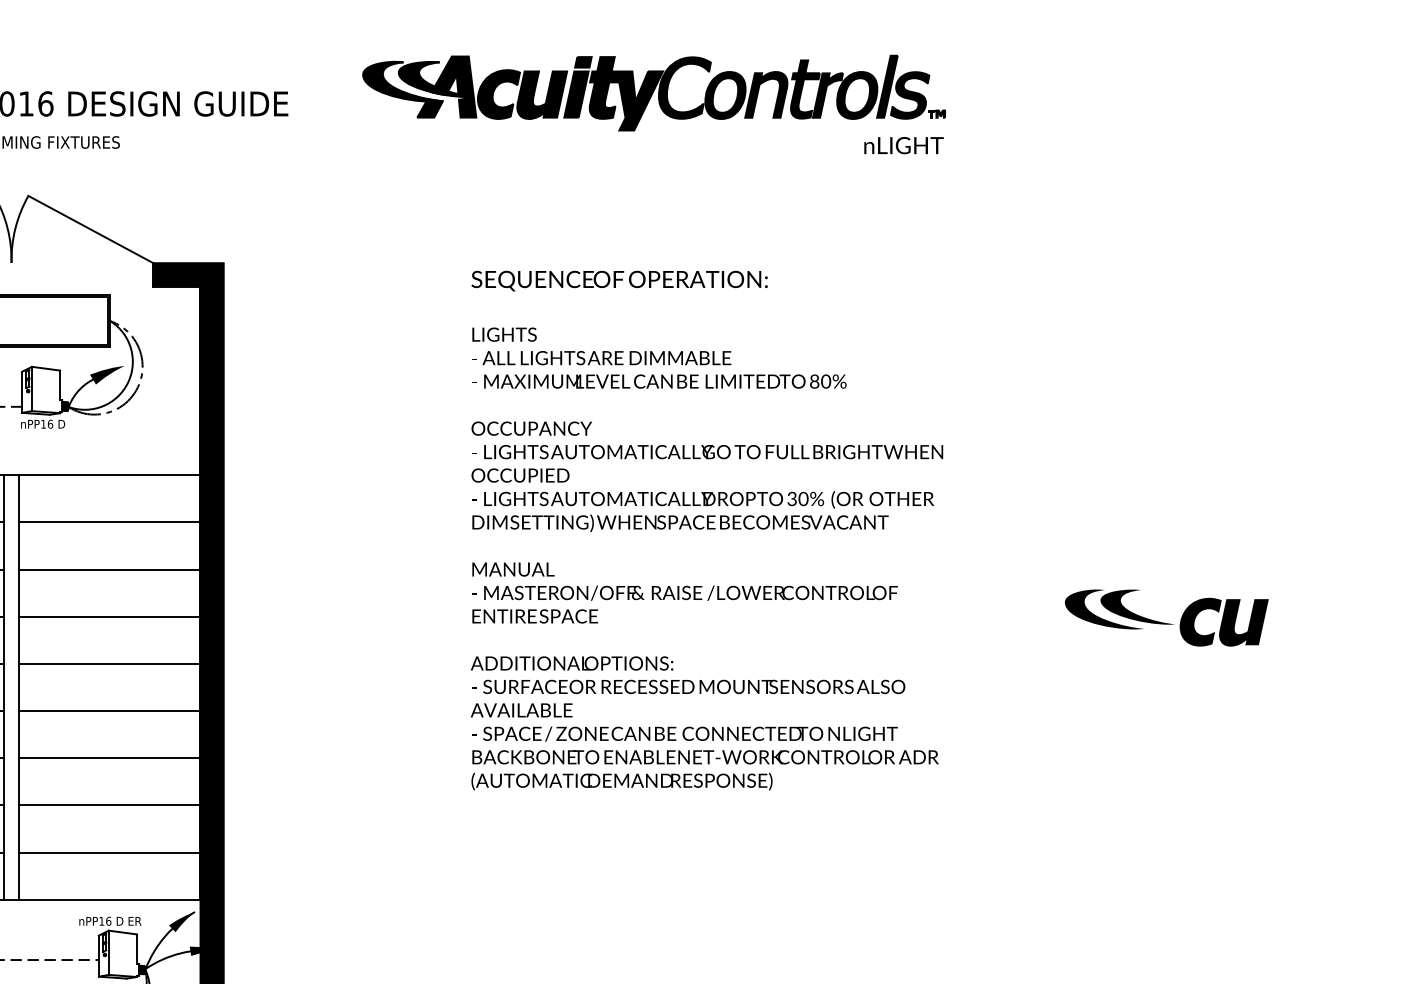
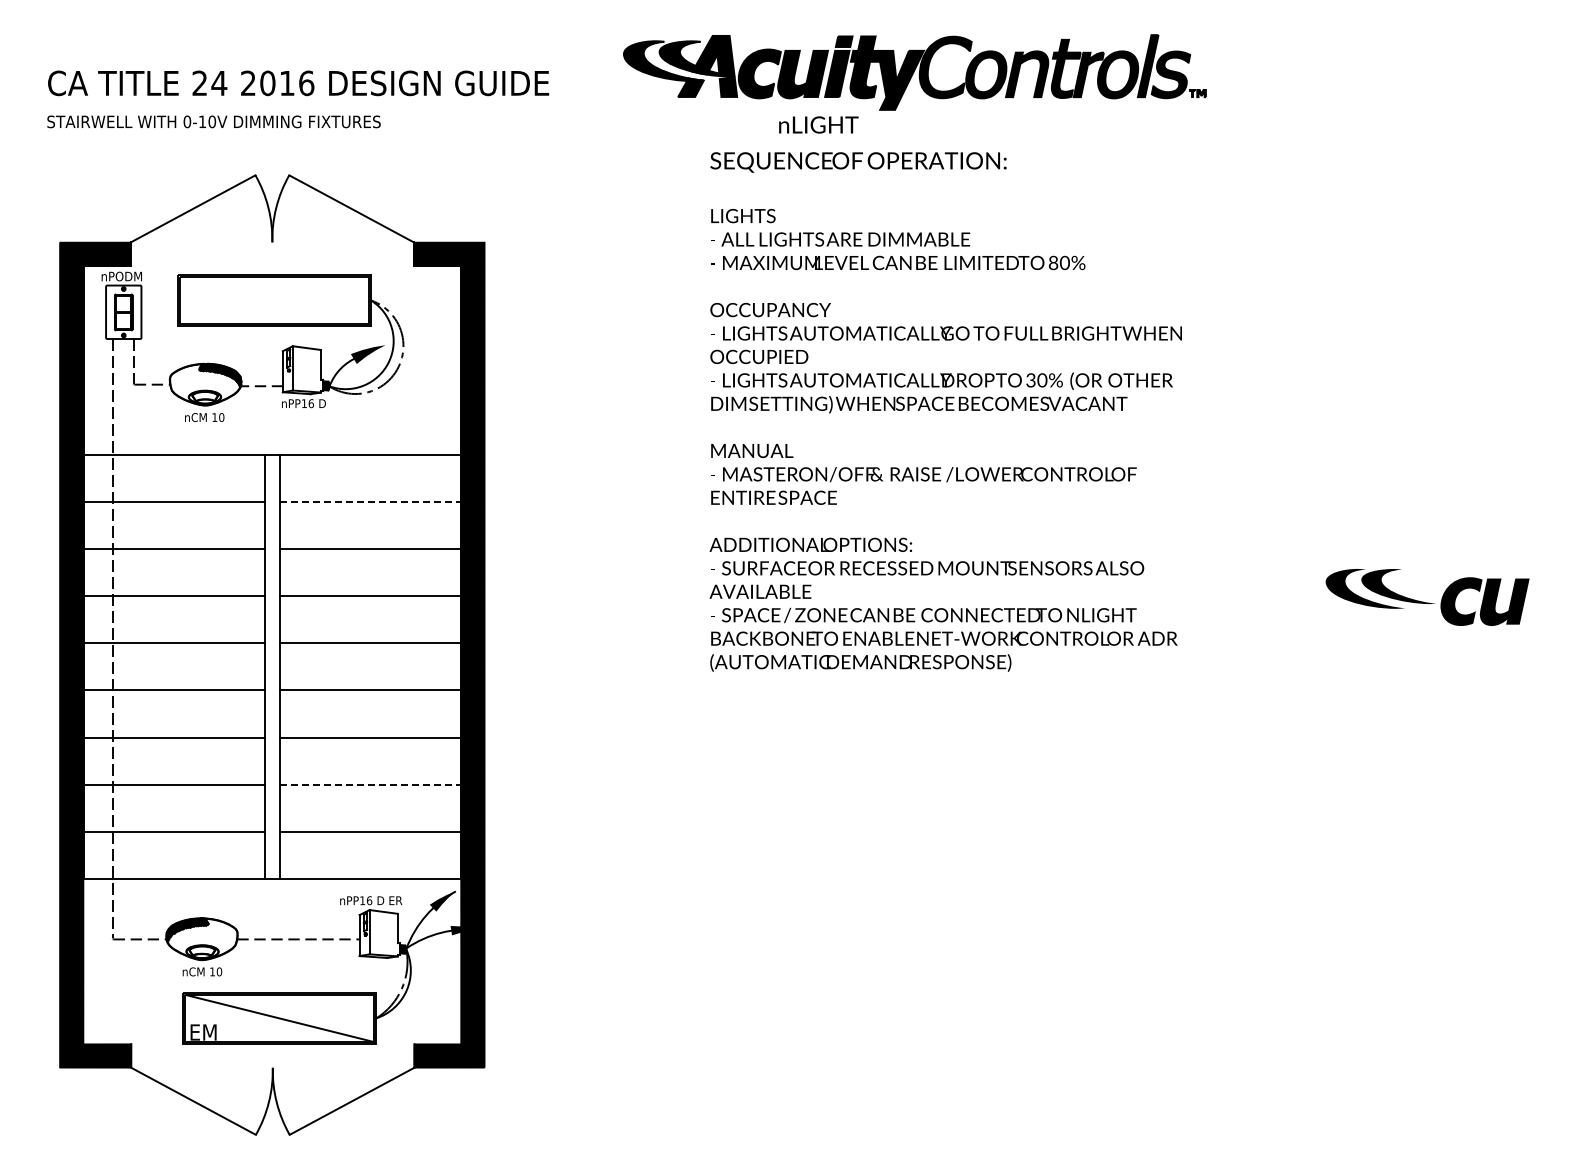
text: (903, 145) -> (818, 124), moved
line: (110, 522) -> (371, 501), solid -> dashed
text: (706, 530) -> (945, 411), moved
line: (110, 805) -> (371, 784), solid -> dashed

